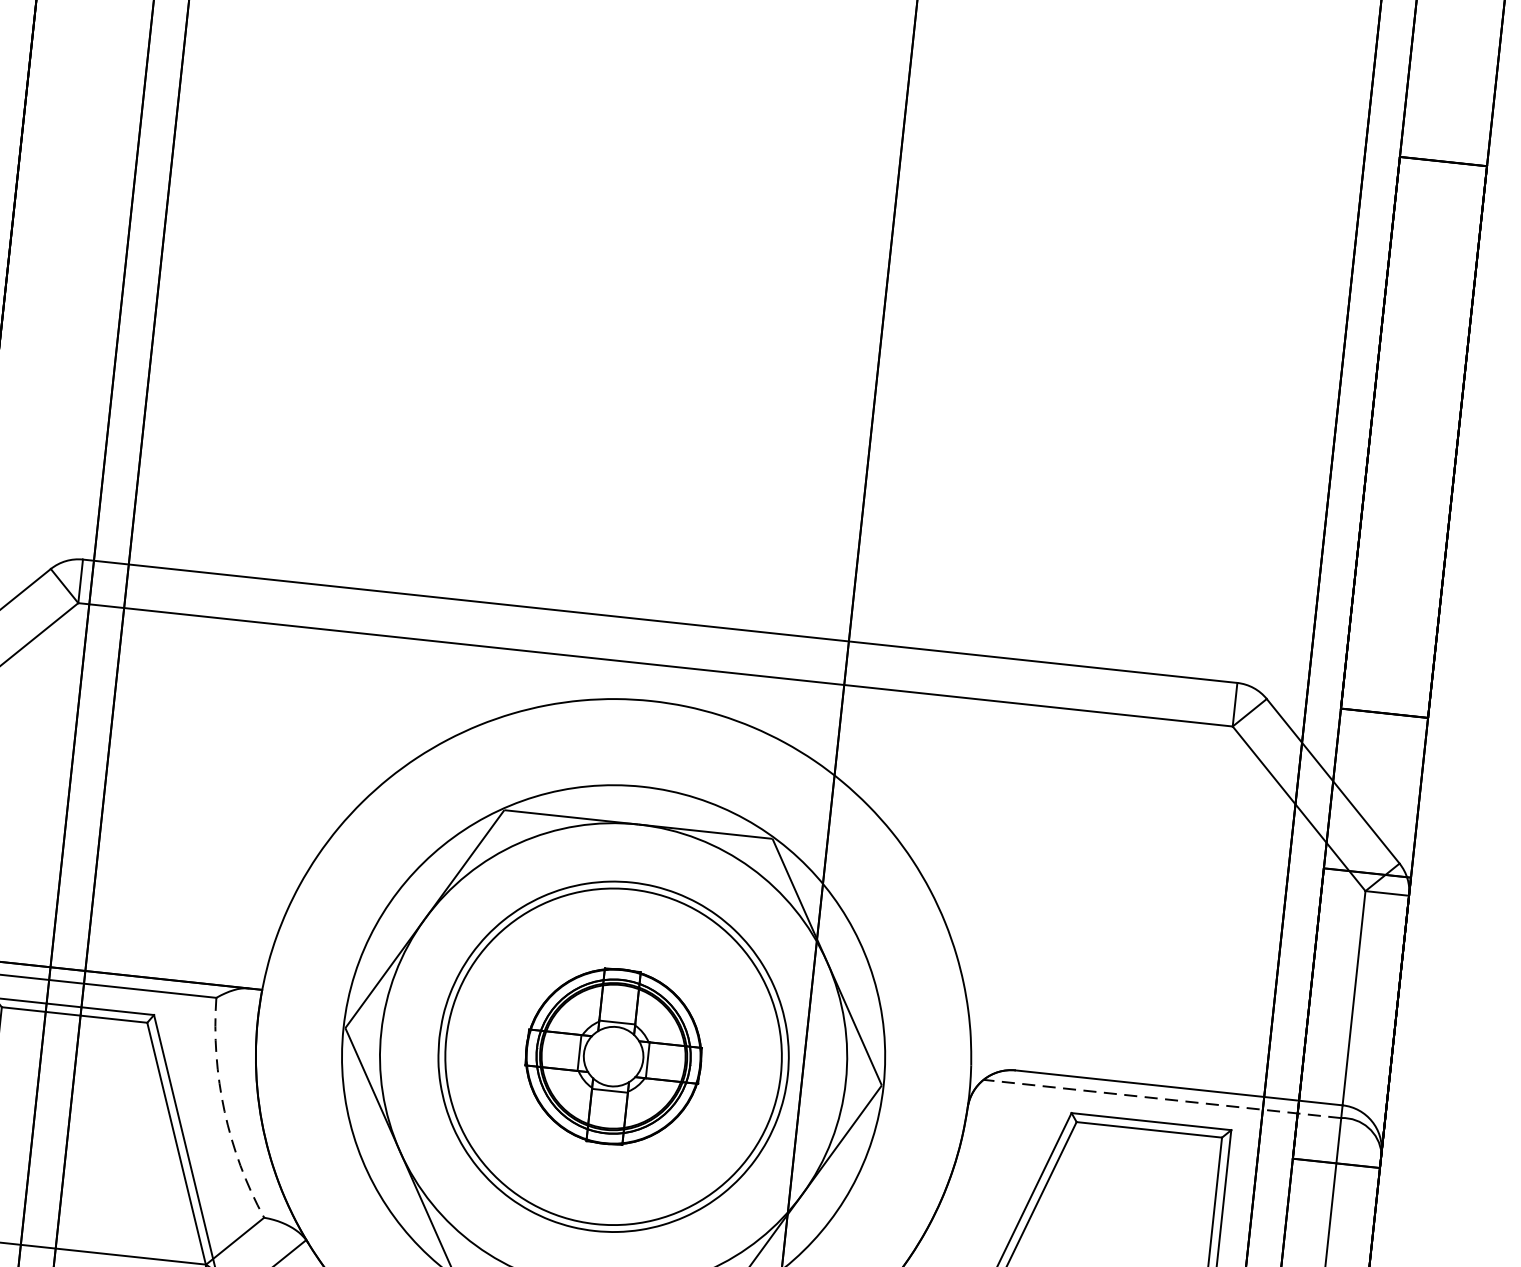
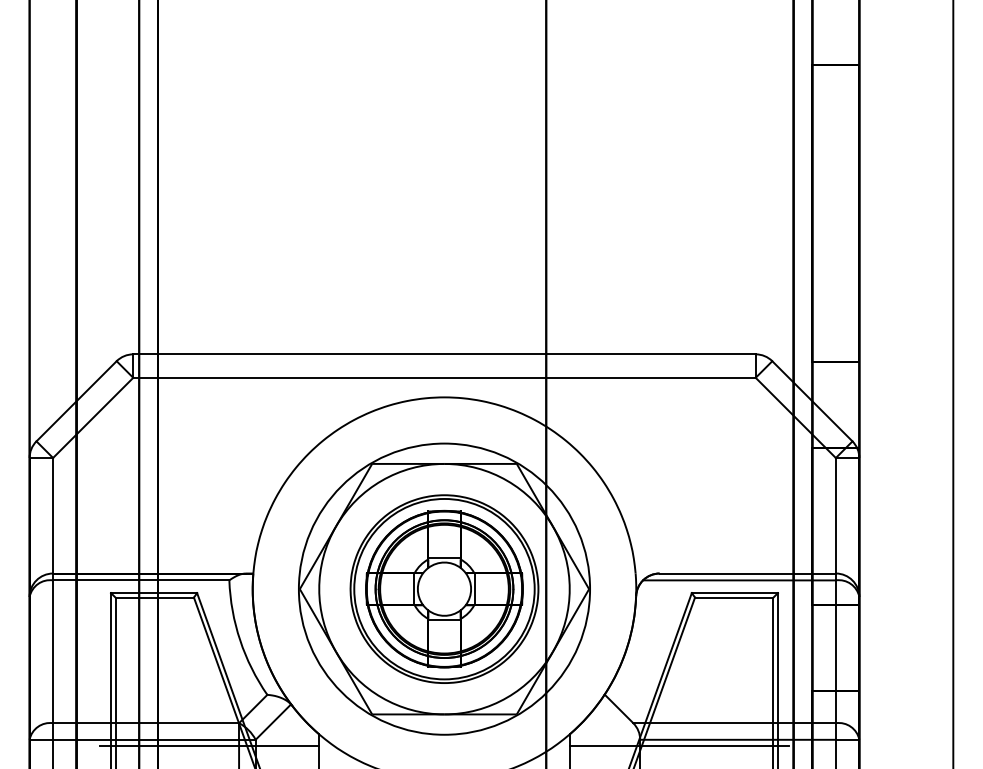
part: (613, 1055) -> (444, 588), size x1.67
line: (1160, 1098) -> (738, 580), dashed -> solid
arc: (225, 1111) -> (240, 640), dashed -> solid

